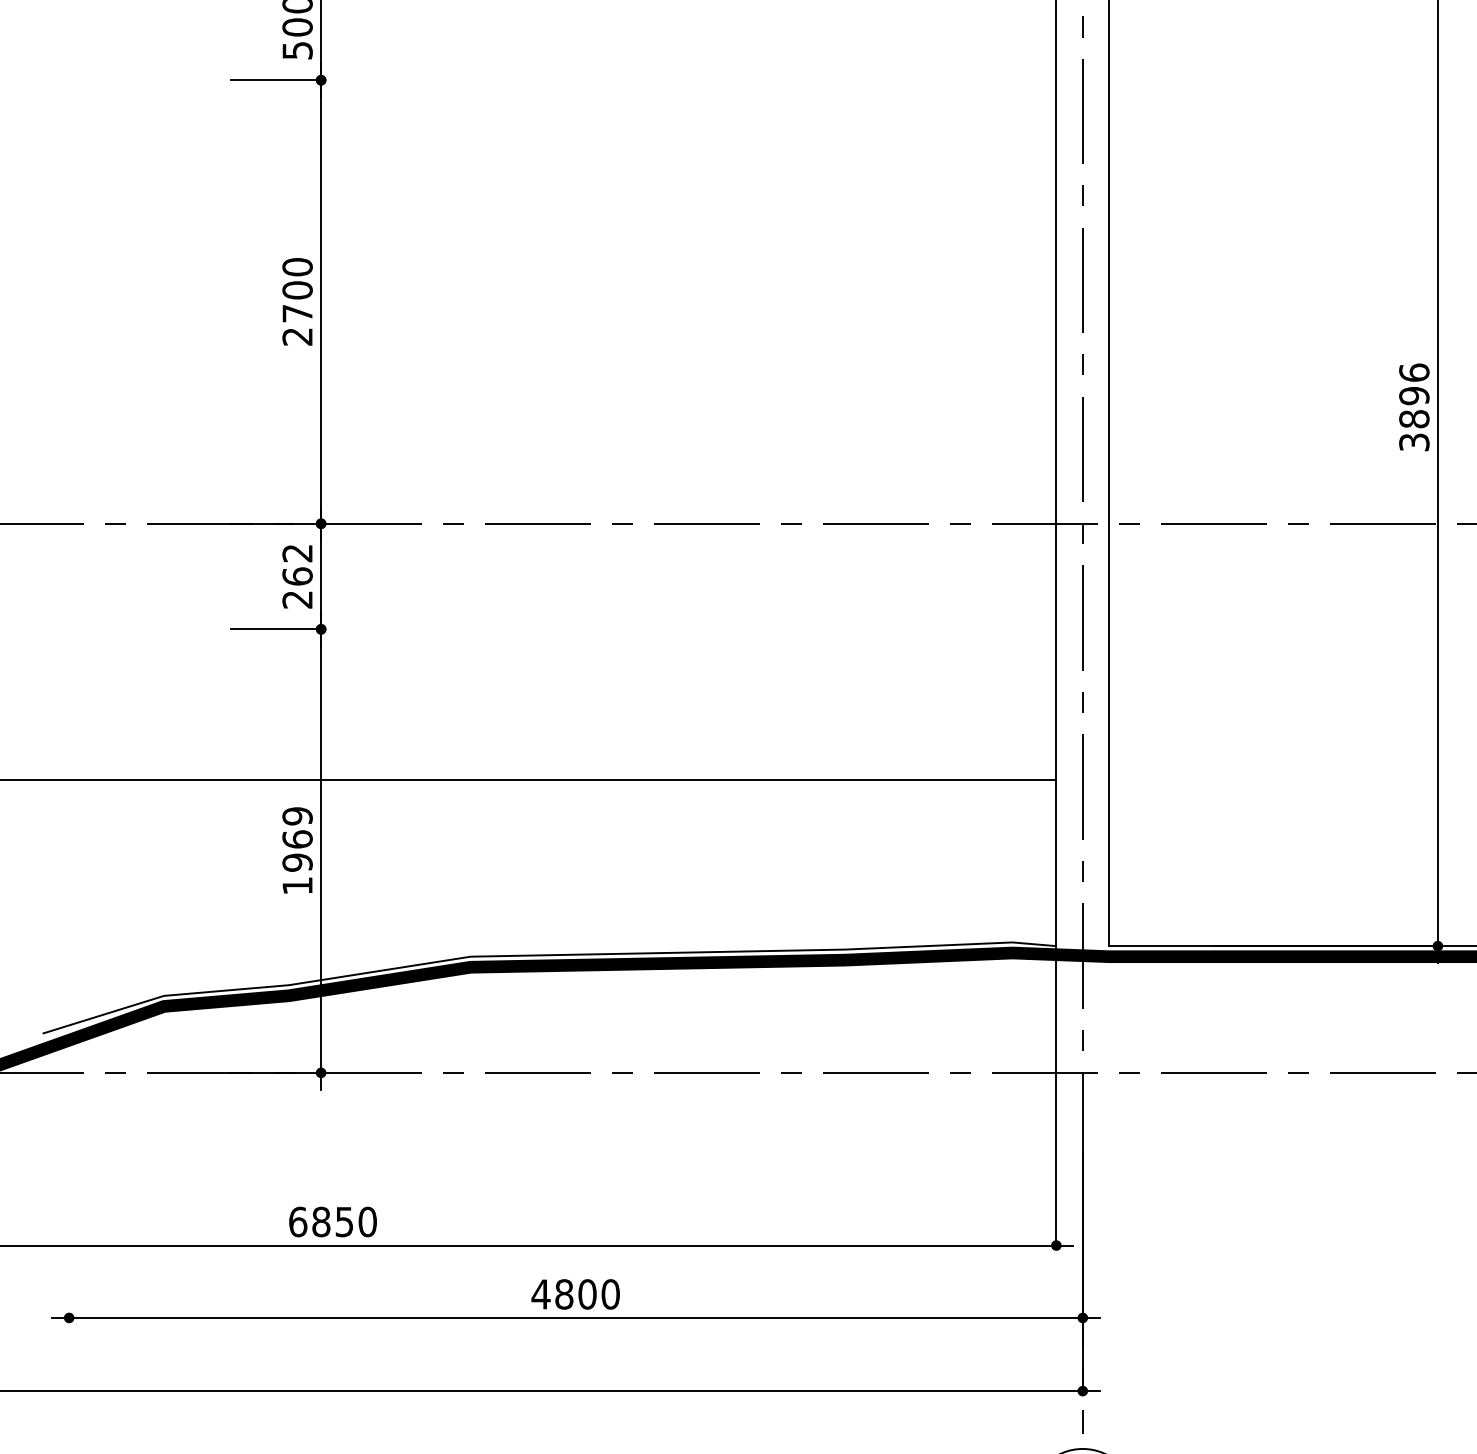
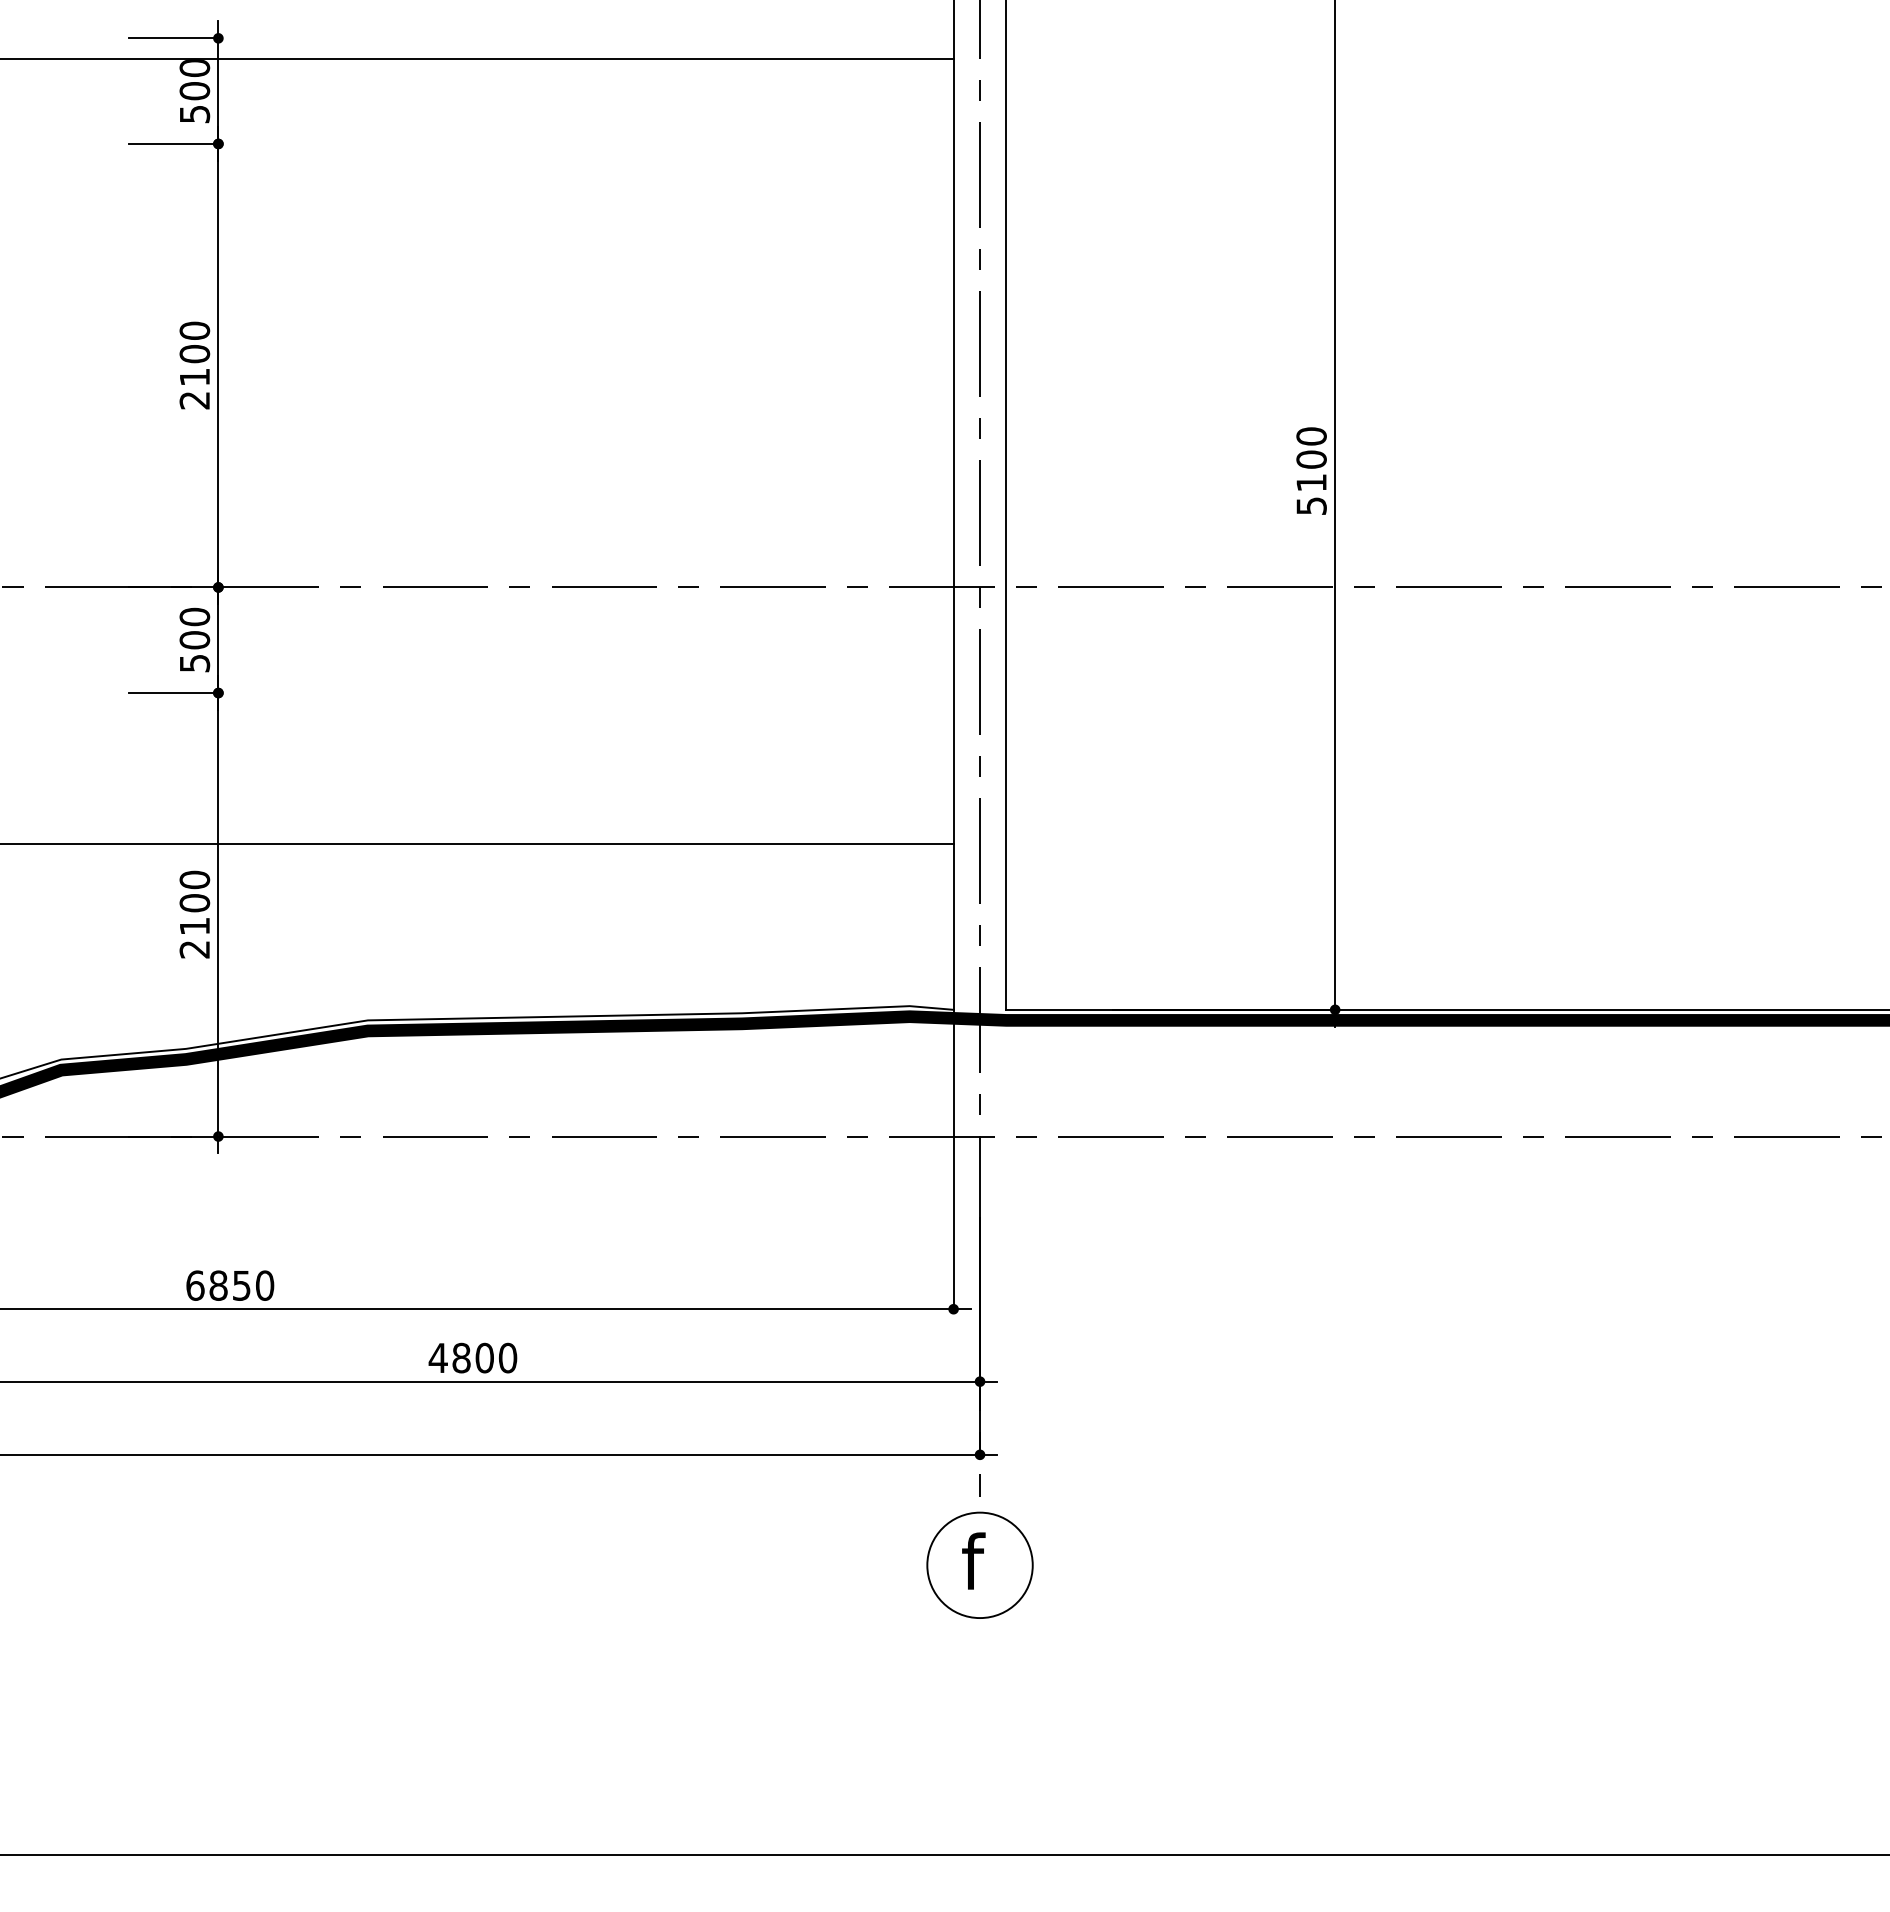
text: (297, 312) -> (194, 376), 2700 -> 2100
text: (1414, 406) -> (1311, 470), 3896 -> 5100
text: (297, 575) -> (194, 639), 262 -> 500
text: (297, 850) -> (194, 914), 1969 -> 2100

